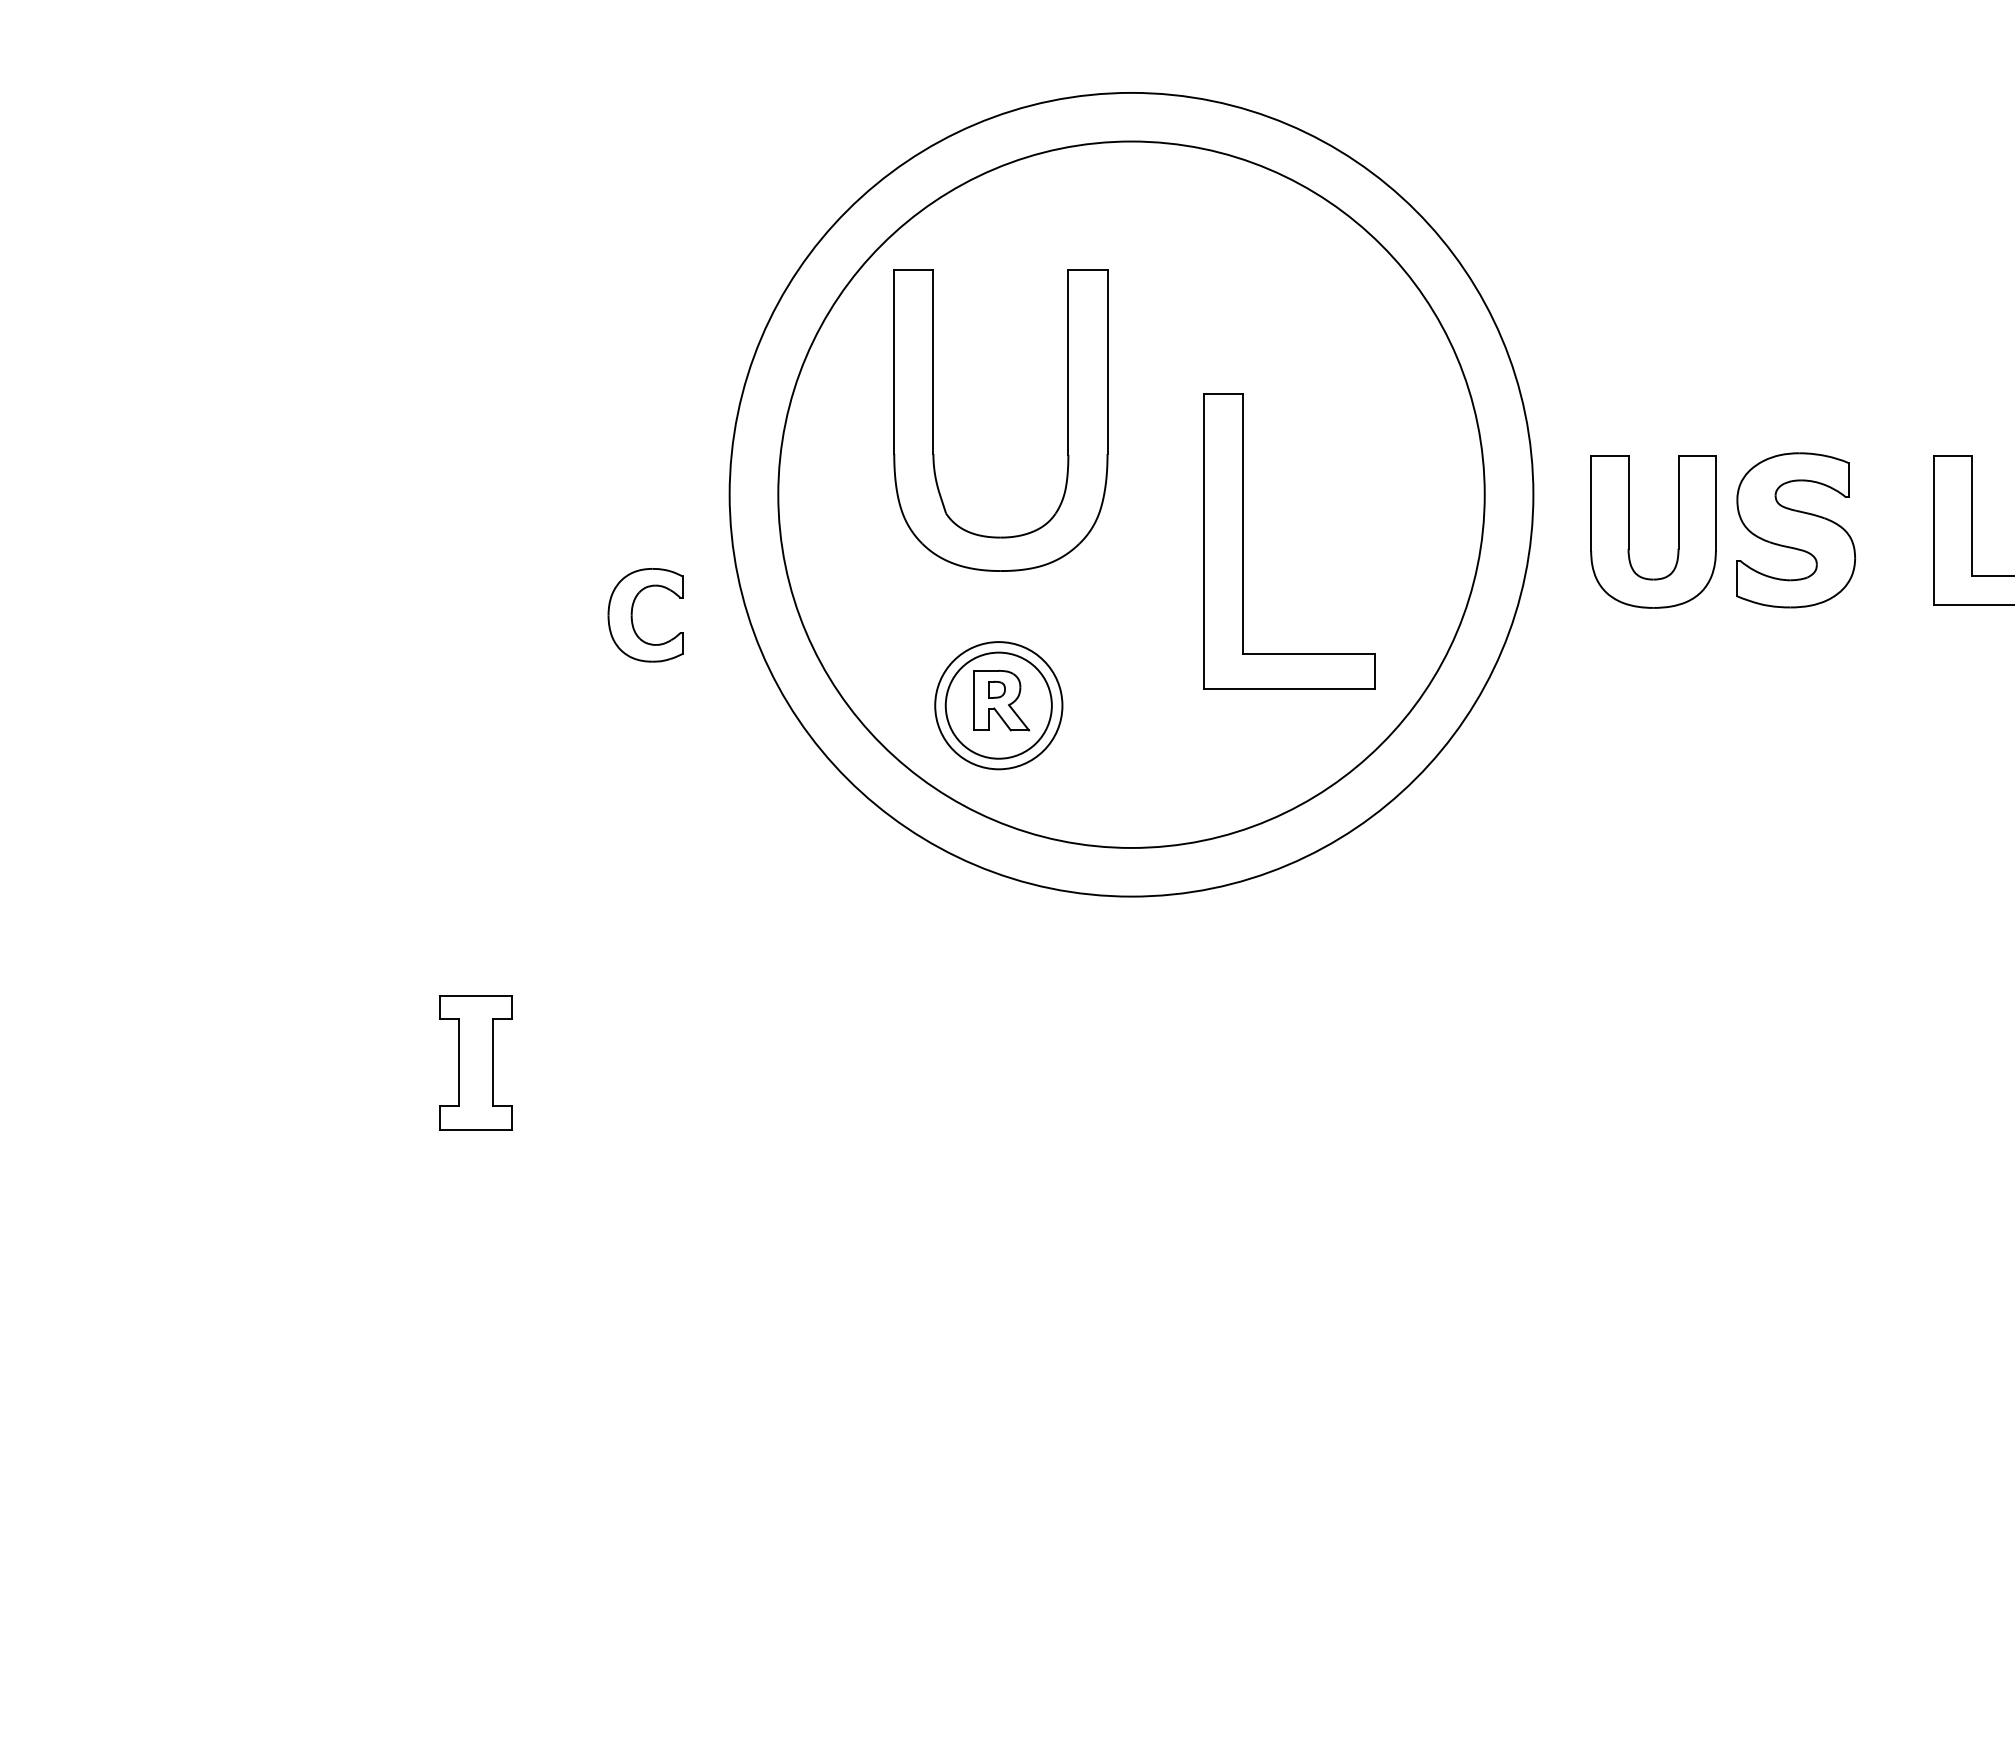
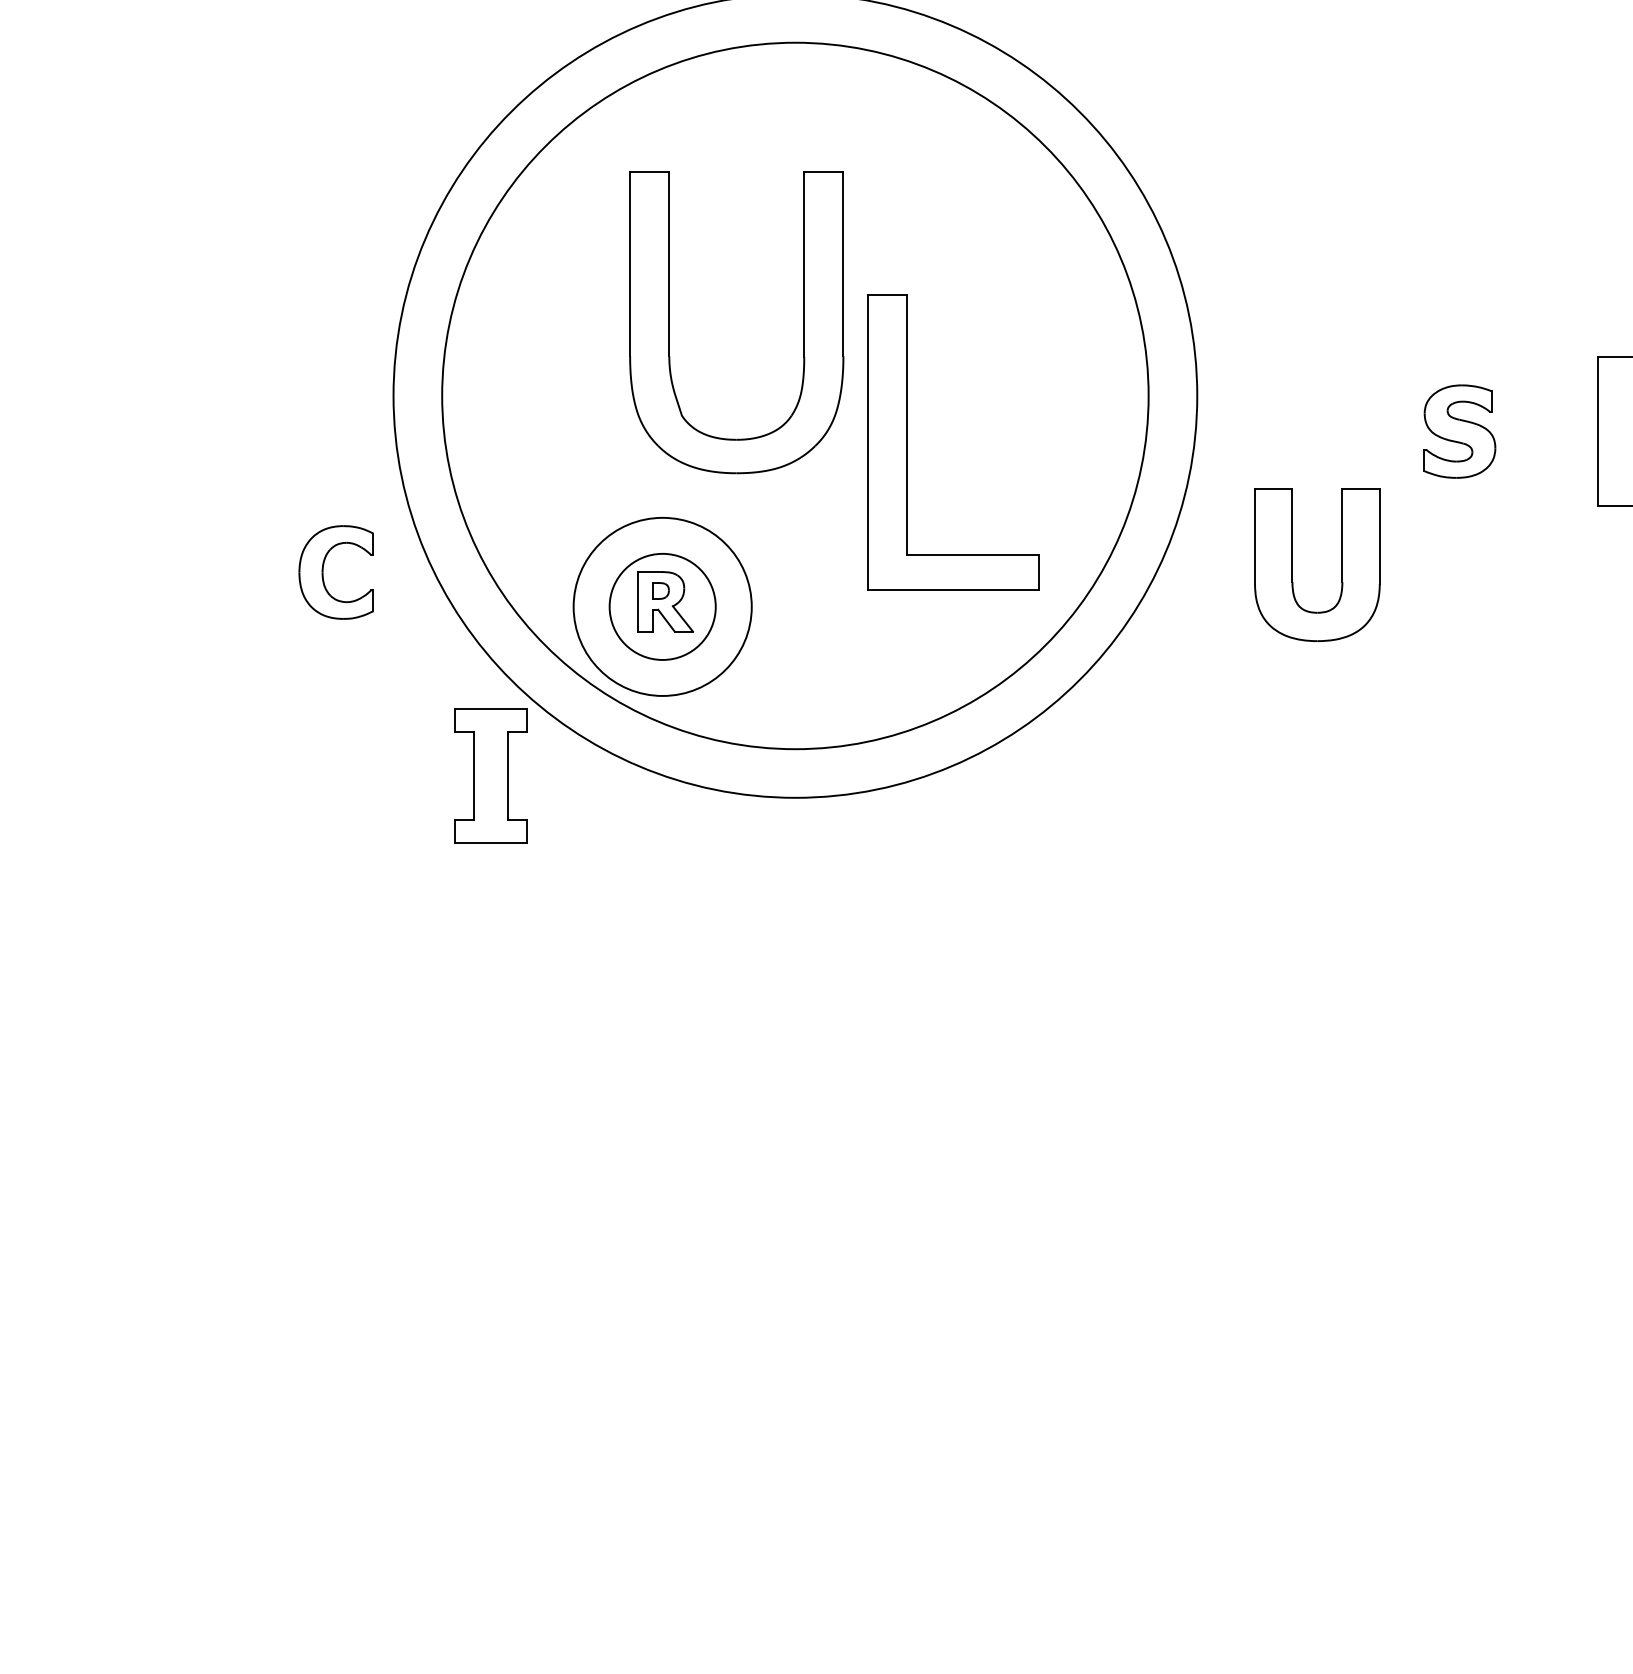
part: (933, 420) -> (669, 322), moved
part: (1795, 530) -> (1459, 431), size x0.6
part: (1629, 531) -> (1293, 564), moved
part: (632, 615) -> (323, 572), moved
circle: (998, 705) -> (662, 606), size x1.4
part: (475, 1062) -> (490, 775), moved

